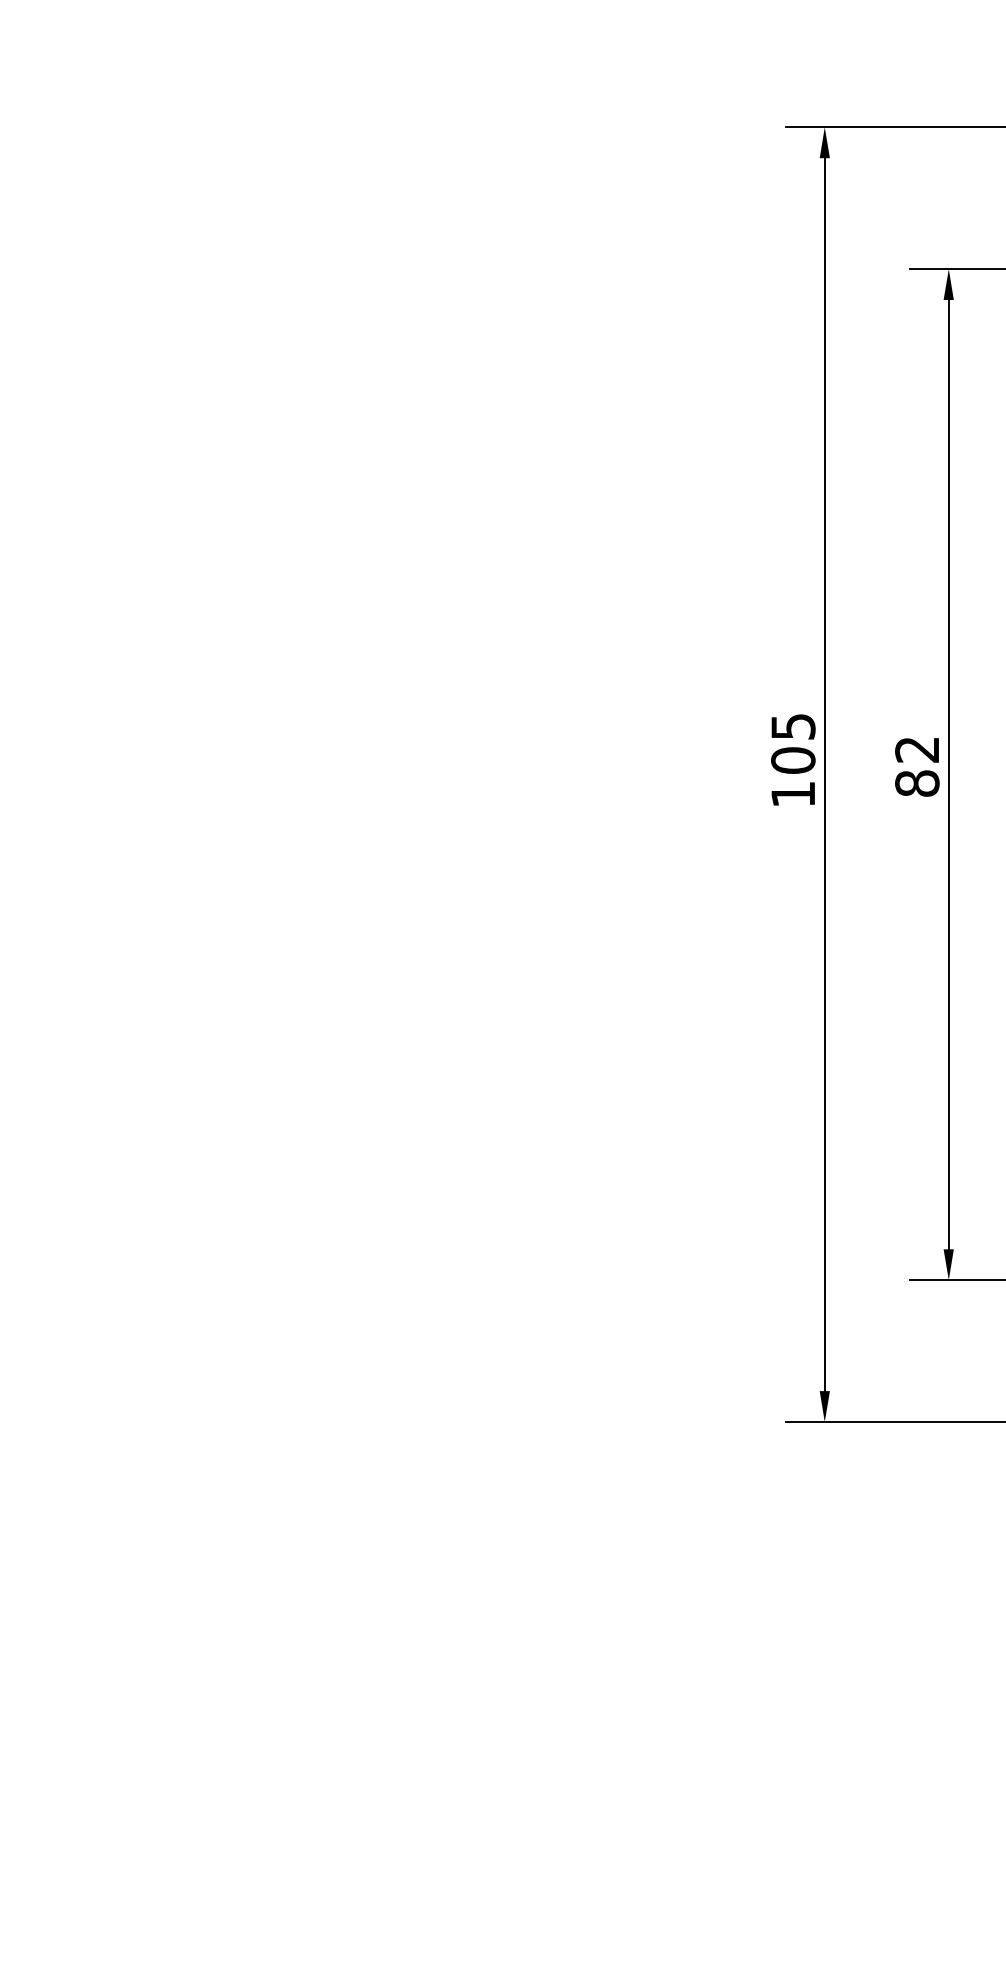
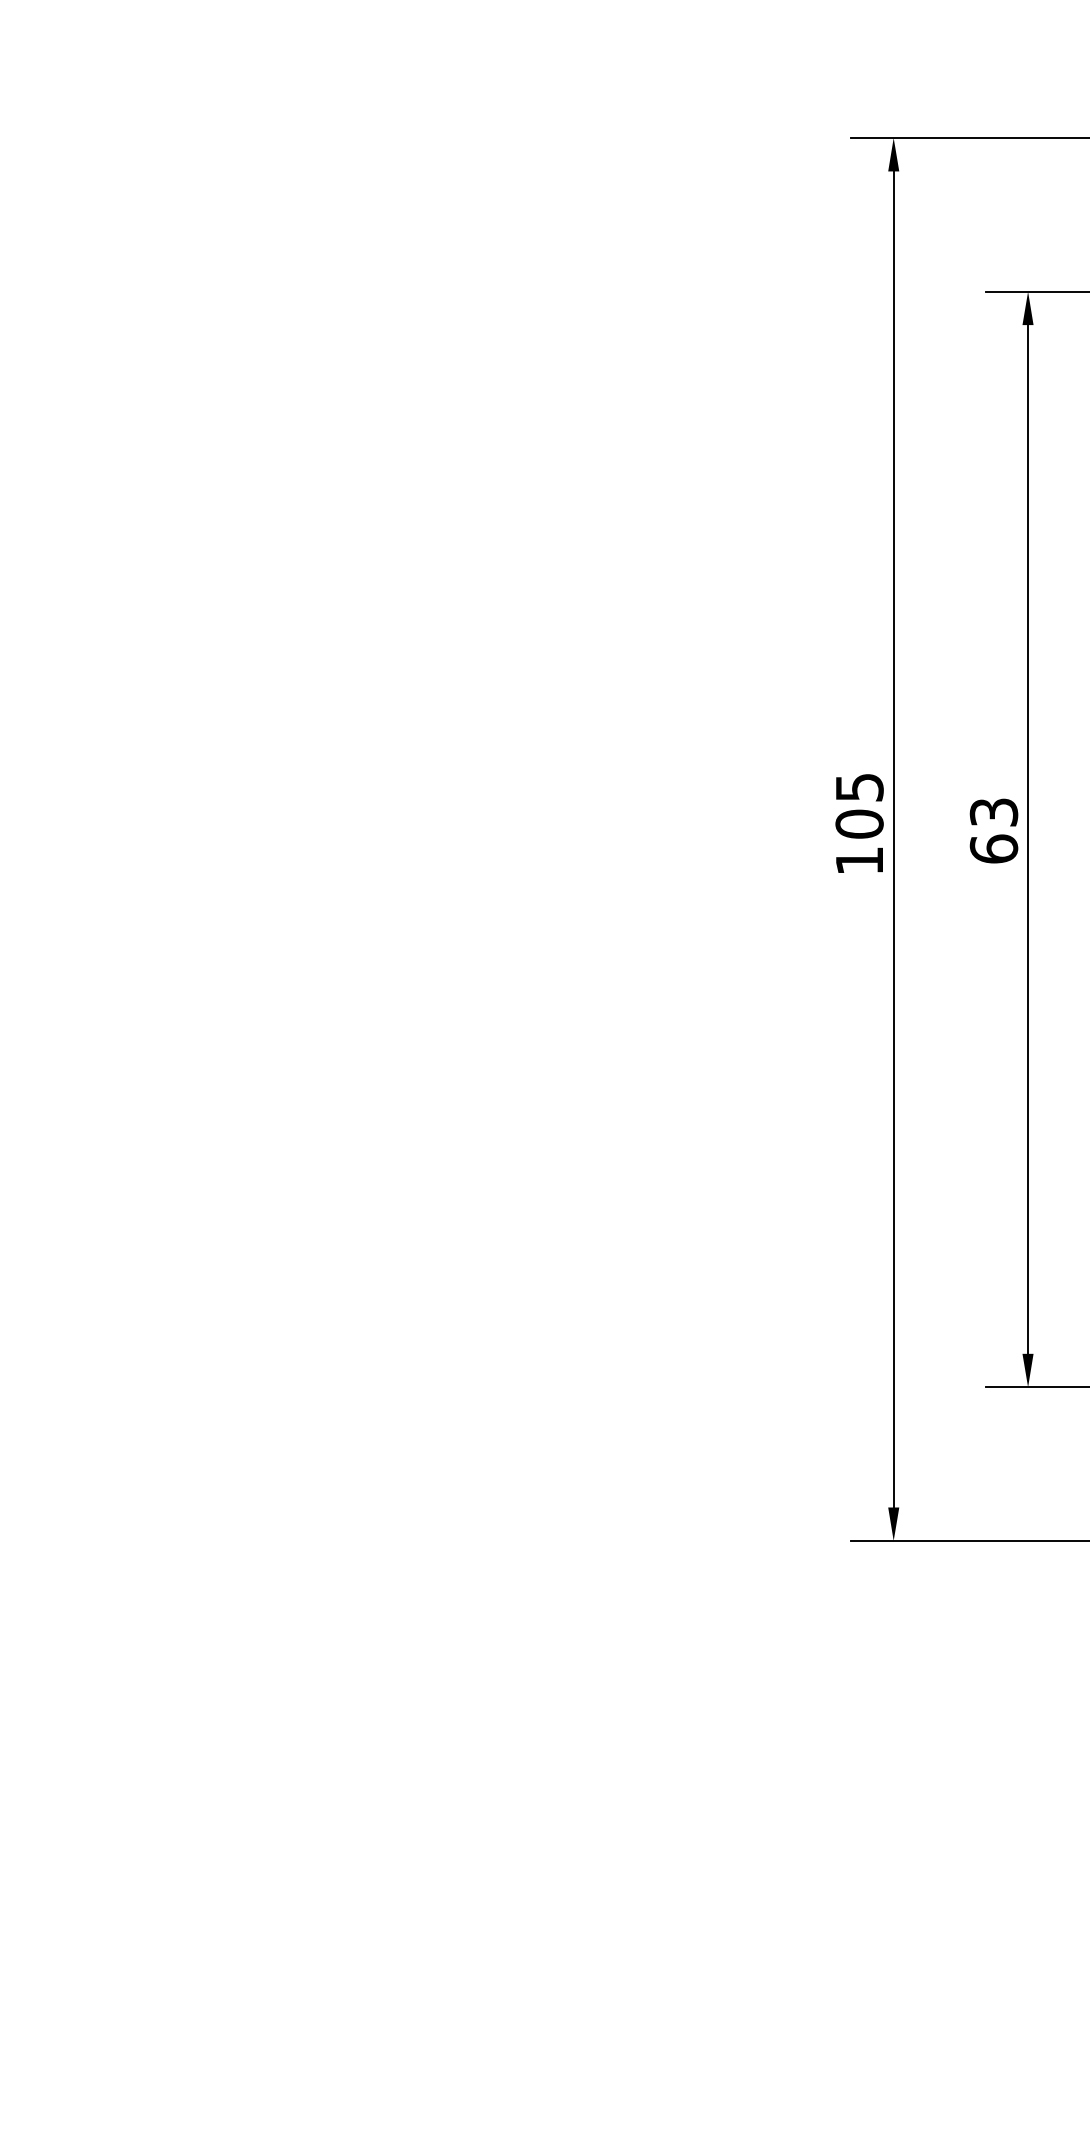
text: (916, 766) -> (993, 830), 82 -> 63

